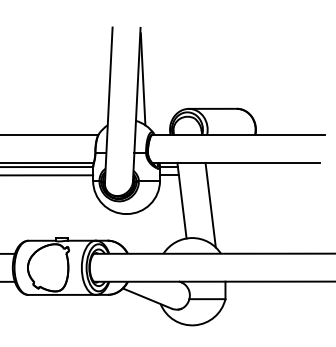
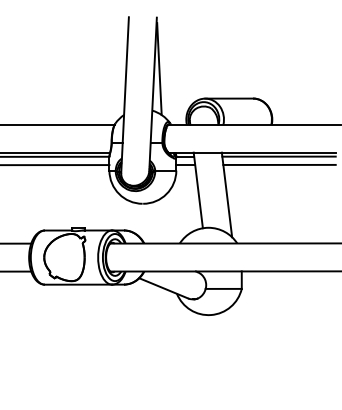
line: (262, 166) -> (278, 156), added
line: (263, 174) -> (279, 164), added

